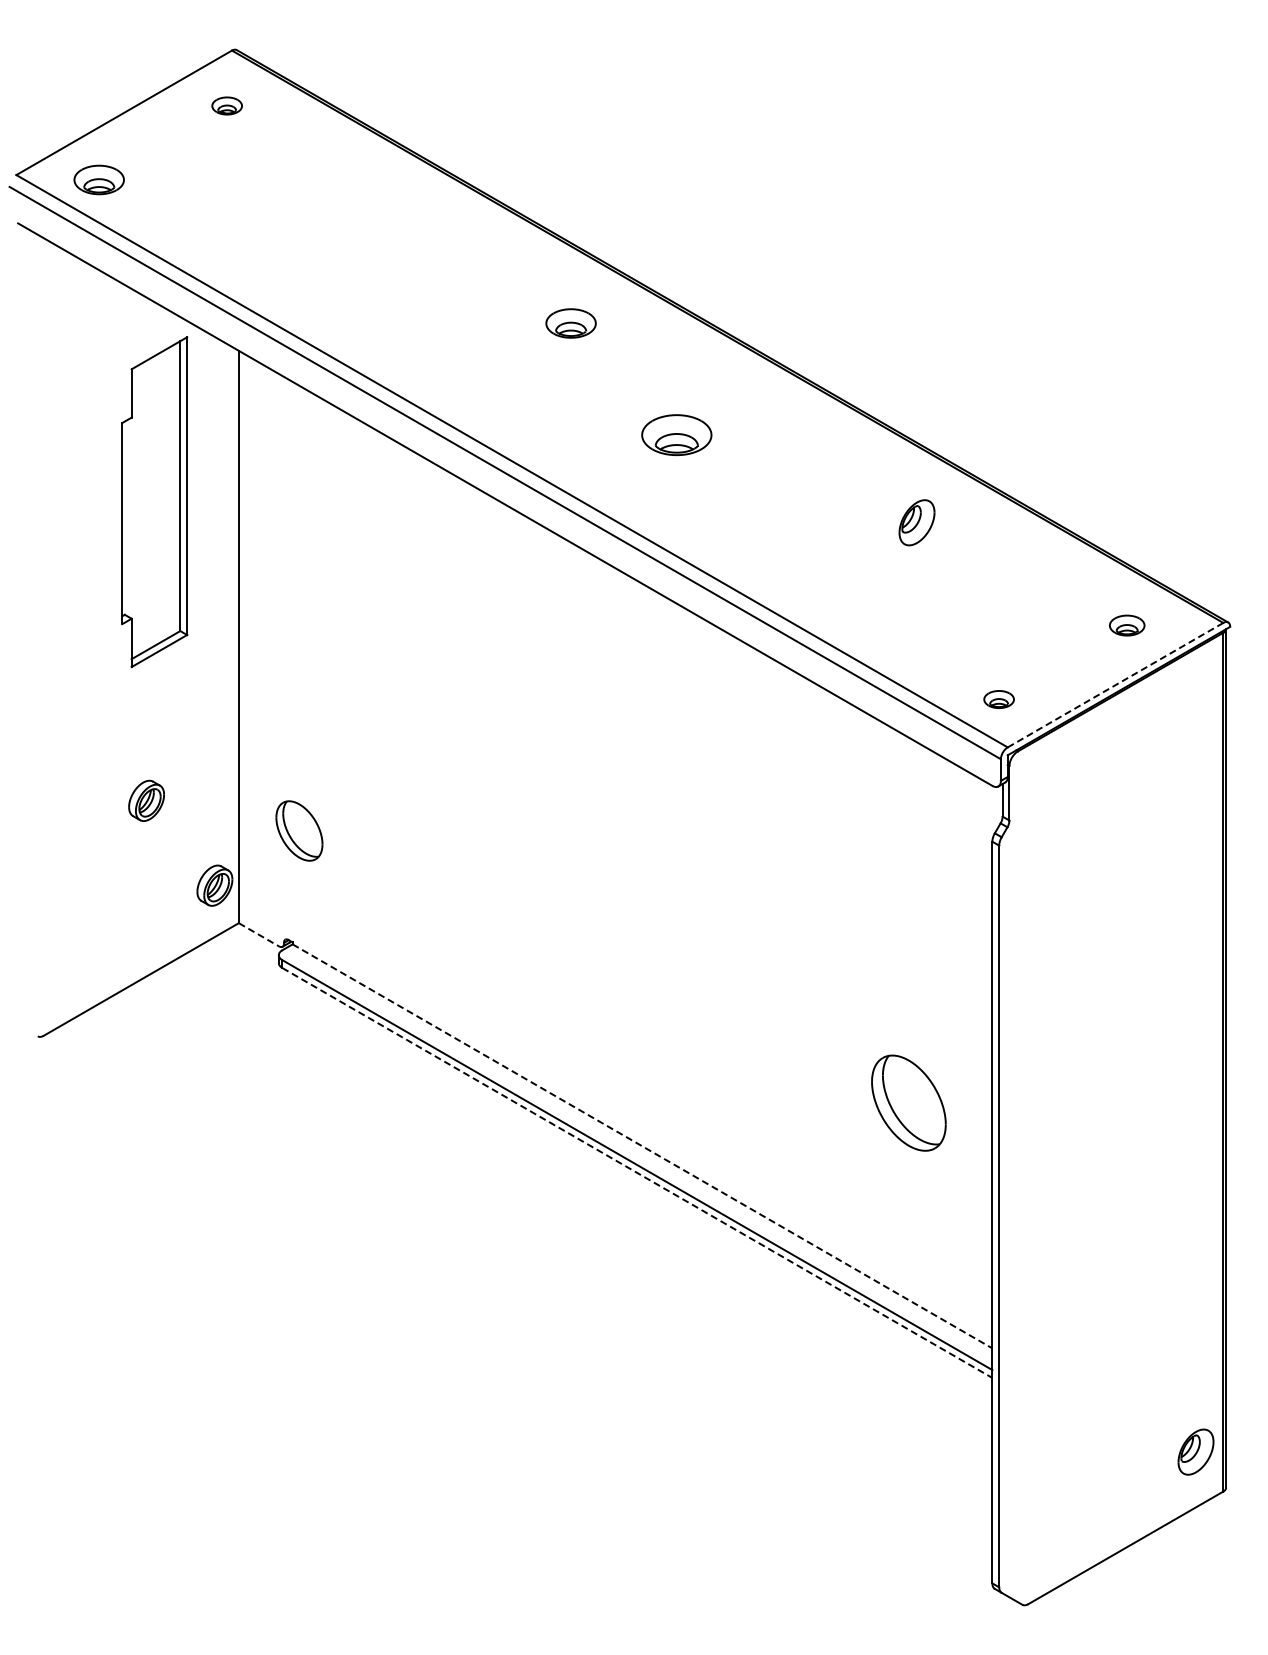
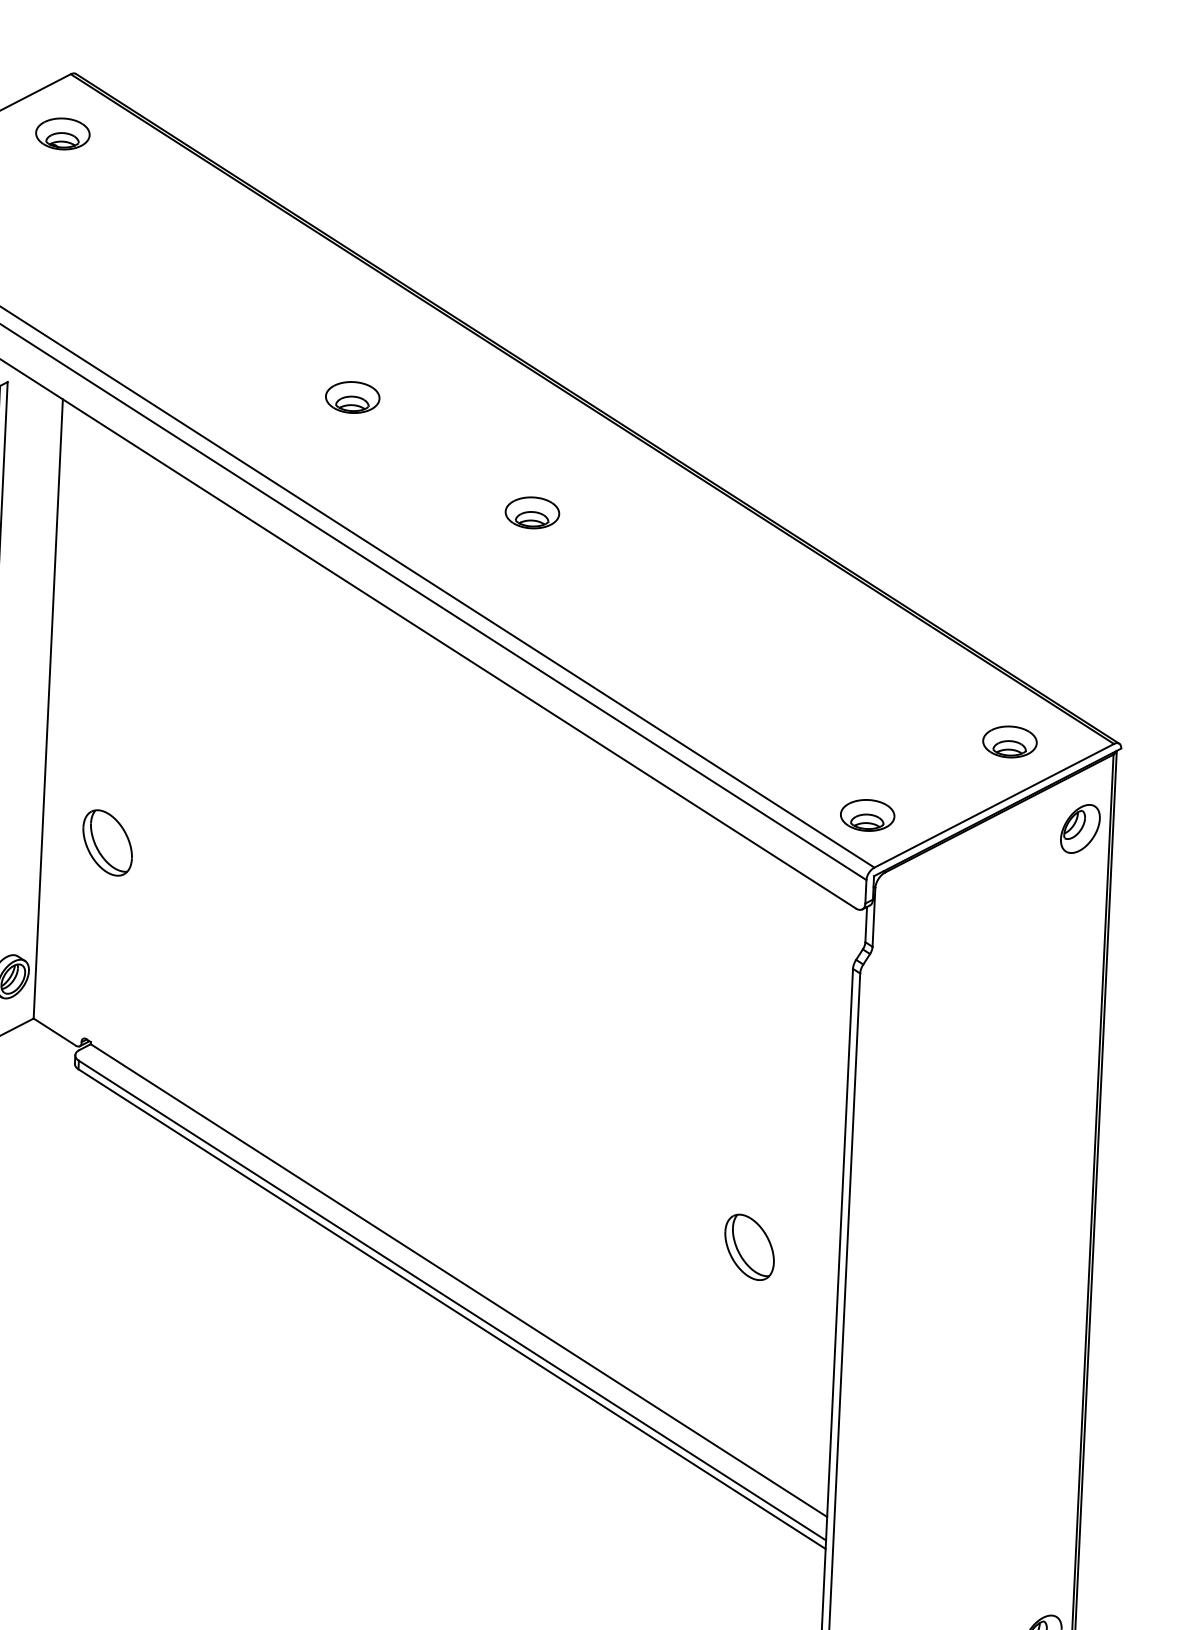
part: (226, 105) -> (62, 133), size x1.67
part: (570, 323) -> (352, 397), moved
part: (676, 434) -> (532, 512), size x0.71
part: (916, 522) -> (1079, 828), moved
part: (1126, 625) -> (1009, 741), size x1.43
line: (1115, 684) -> (994, 805), dashed -> solid
part: (998, 699) -> (866, 815), size x1.67
part: (299, 830) -> (107, 842), moved
line: (259, 935) -> (55, 1032), dashed -> solid
part: (909, 1102) -> (750, 1246), size x0.62
line: (642, 1146) -> (458, 1280), dashed -> solid
line: (637, 1173) -> (452, 1309), dashed -> solid

